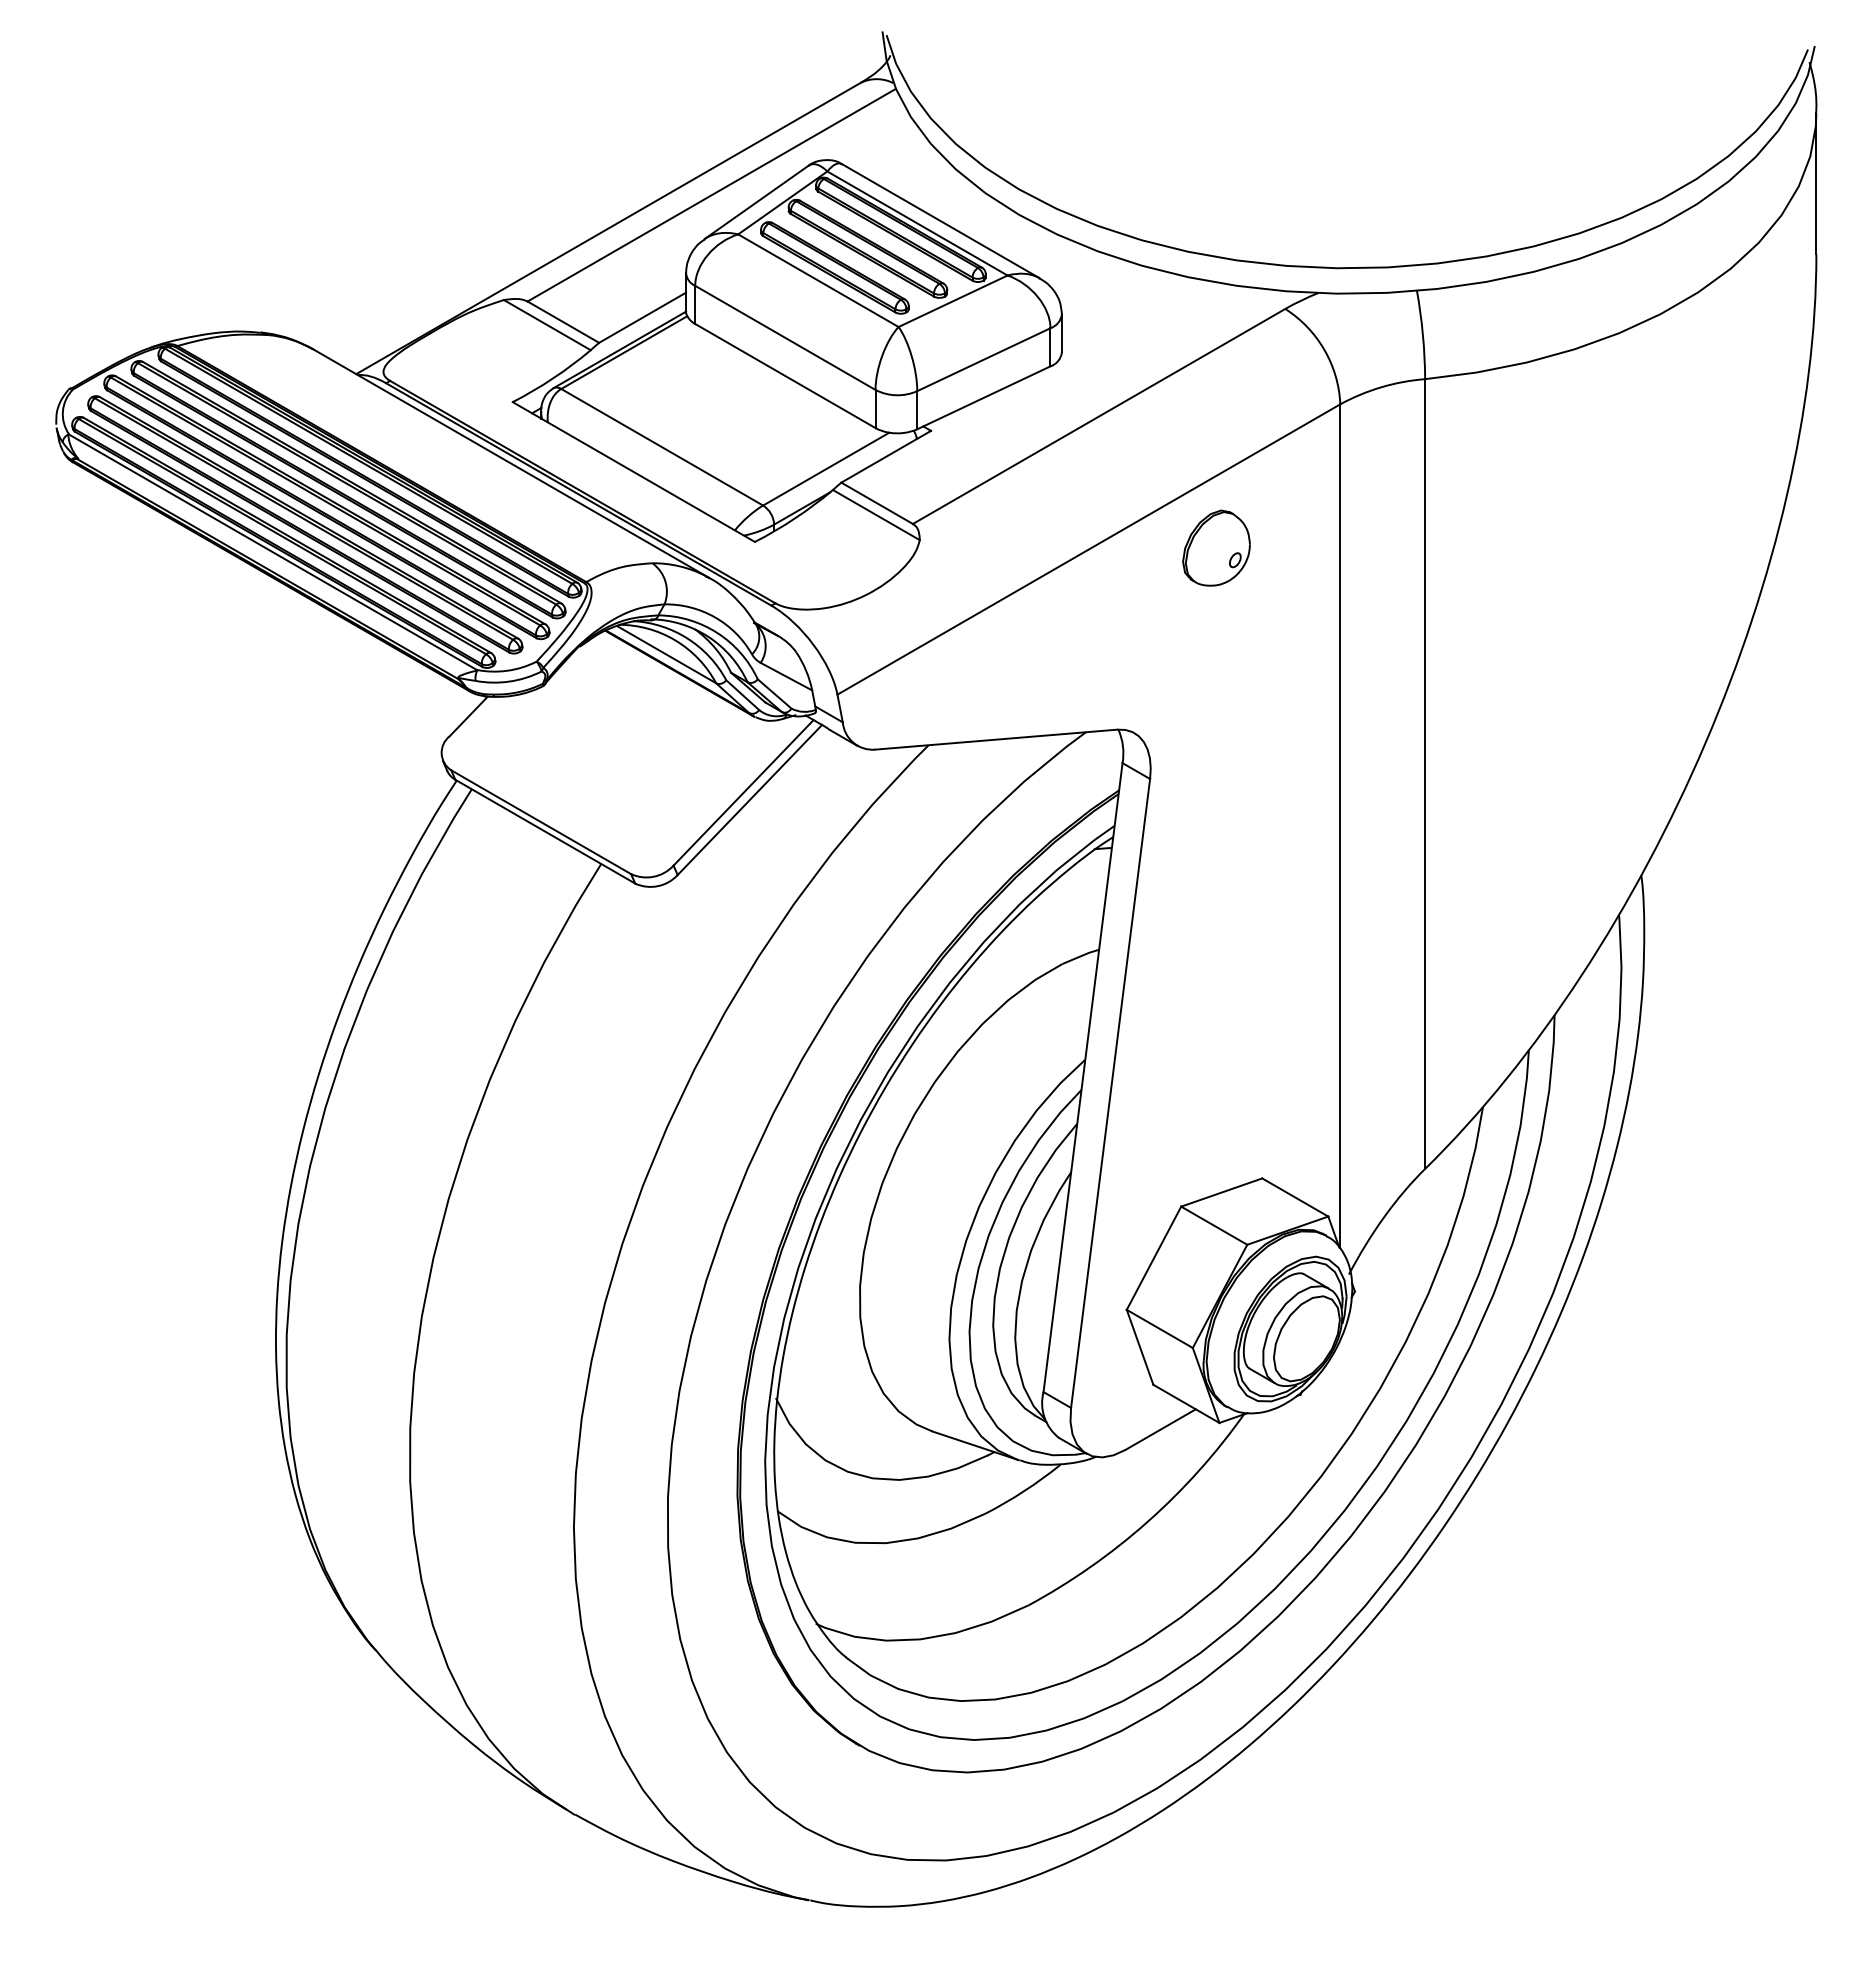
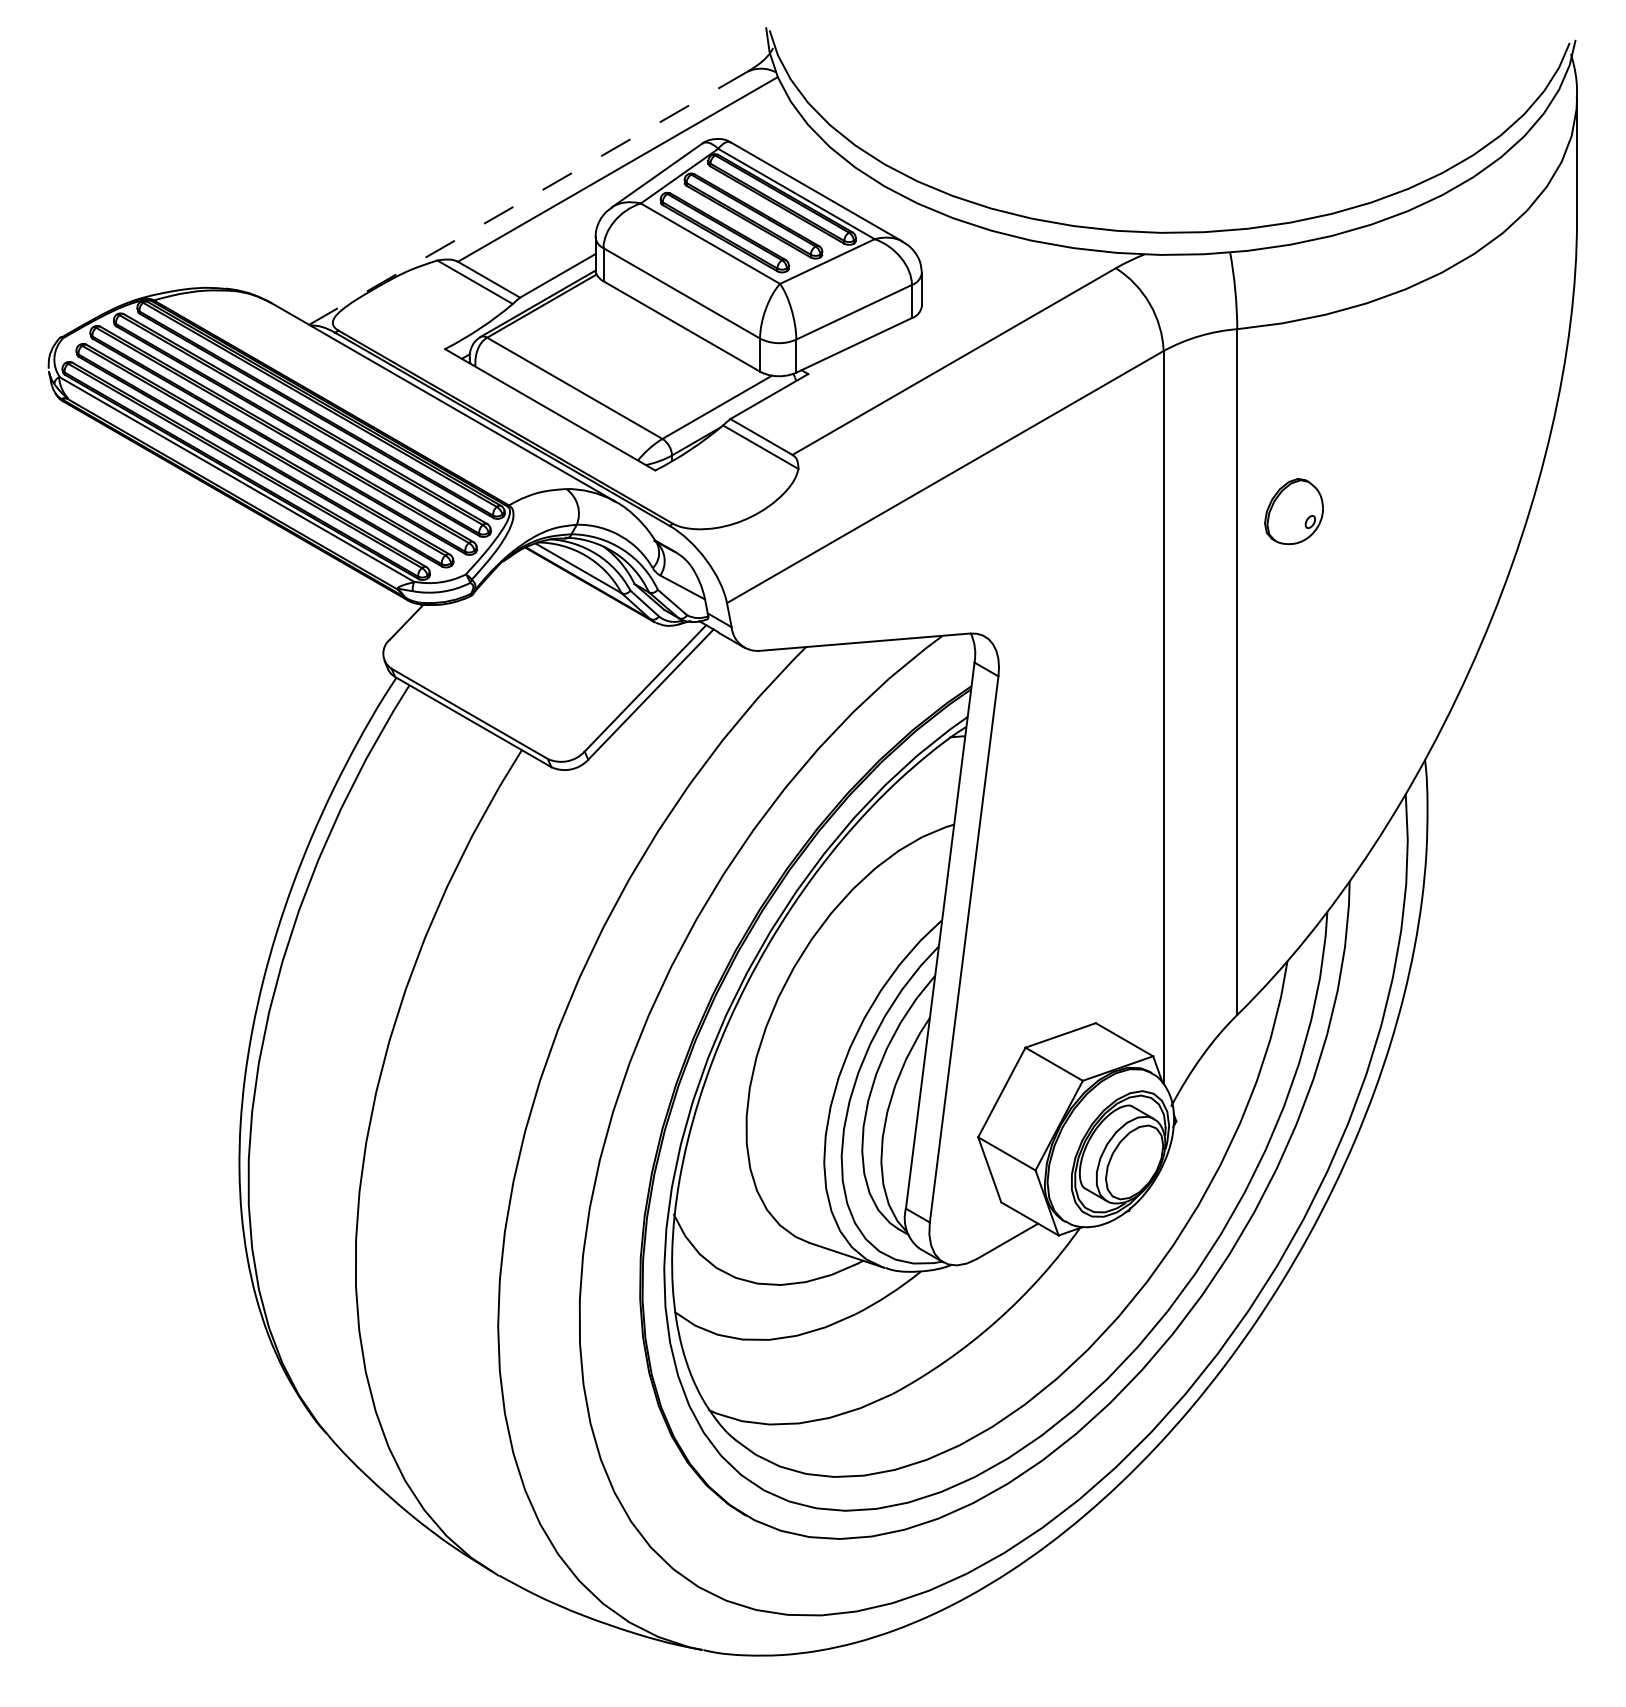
line: (608, 228) -> (528, 198), solid -> dashed
part: (1216, 547) -> (1294, 510), moved

